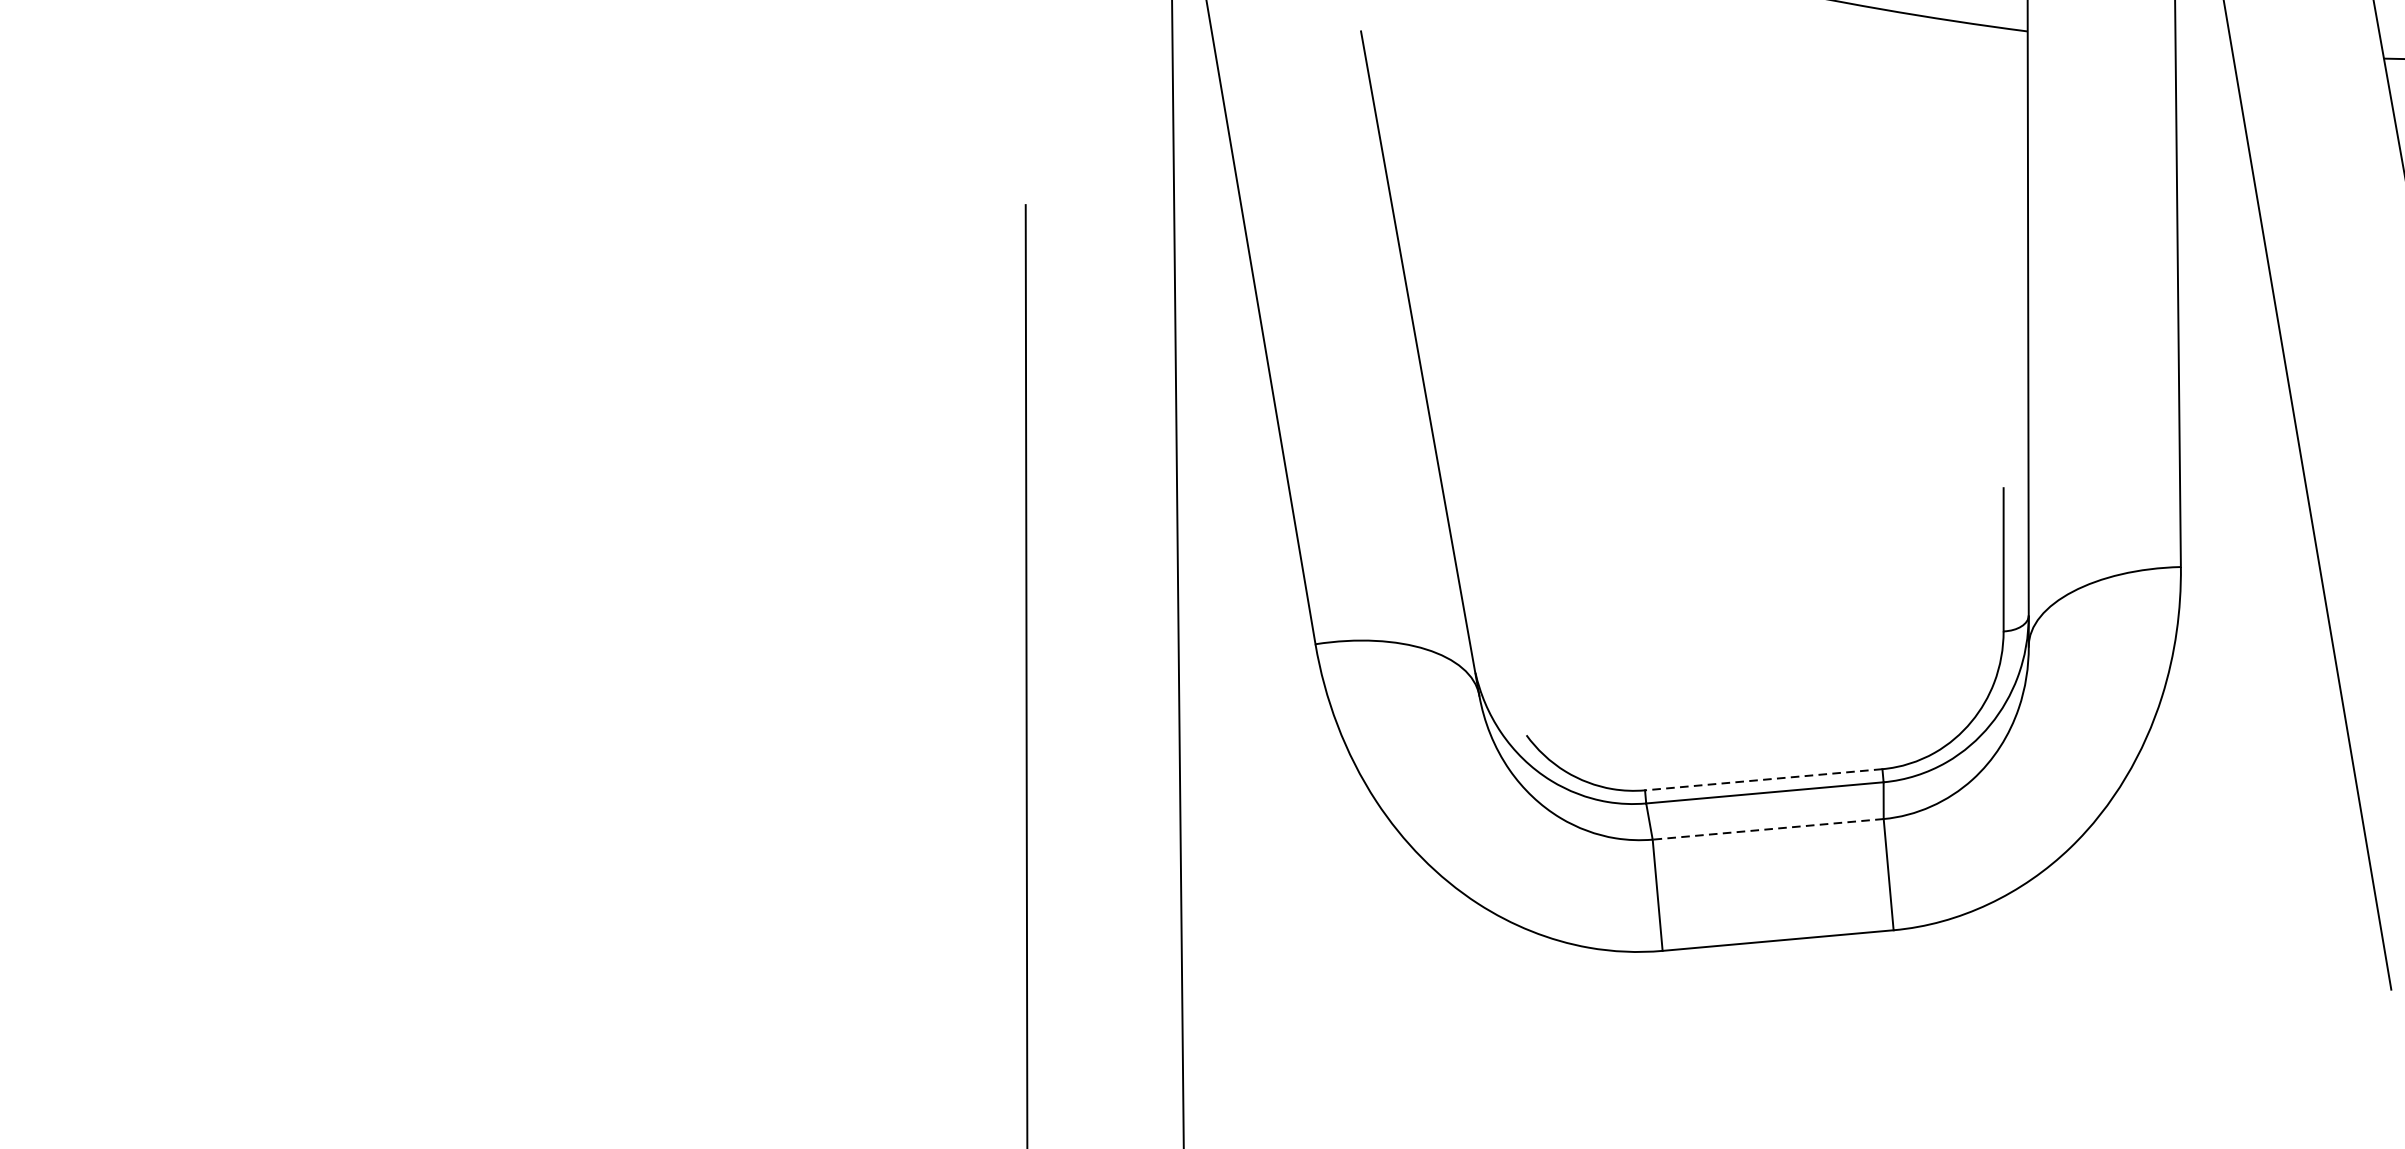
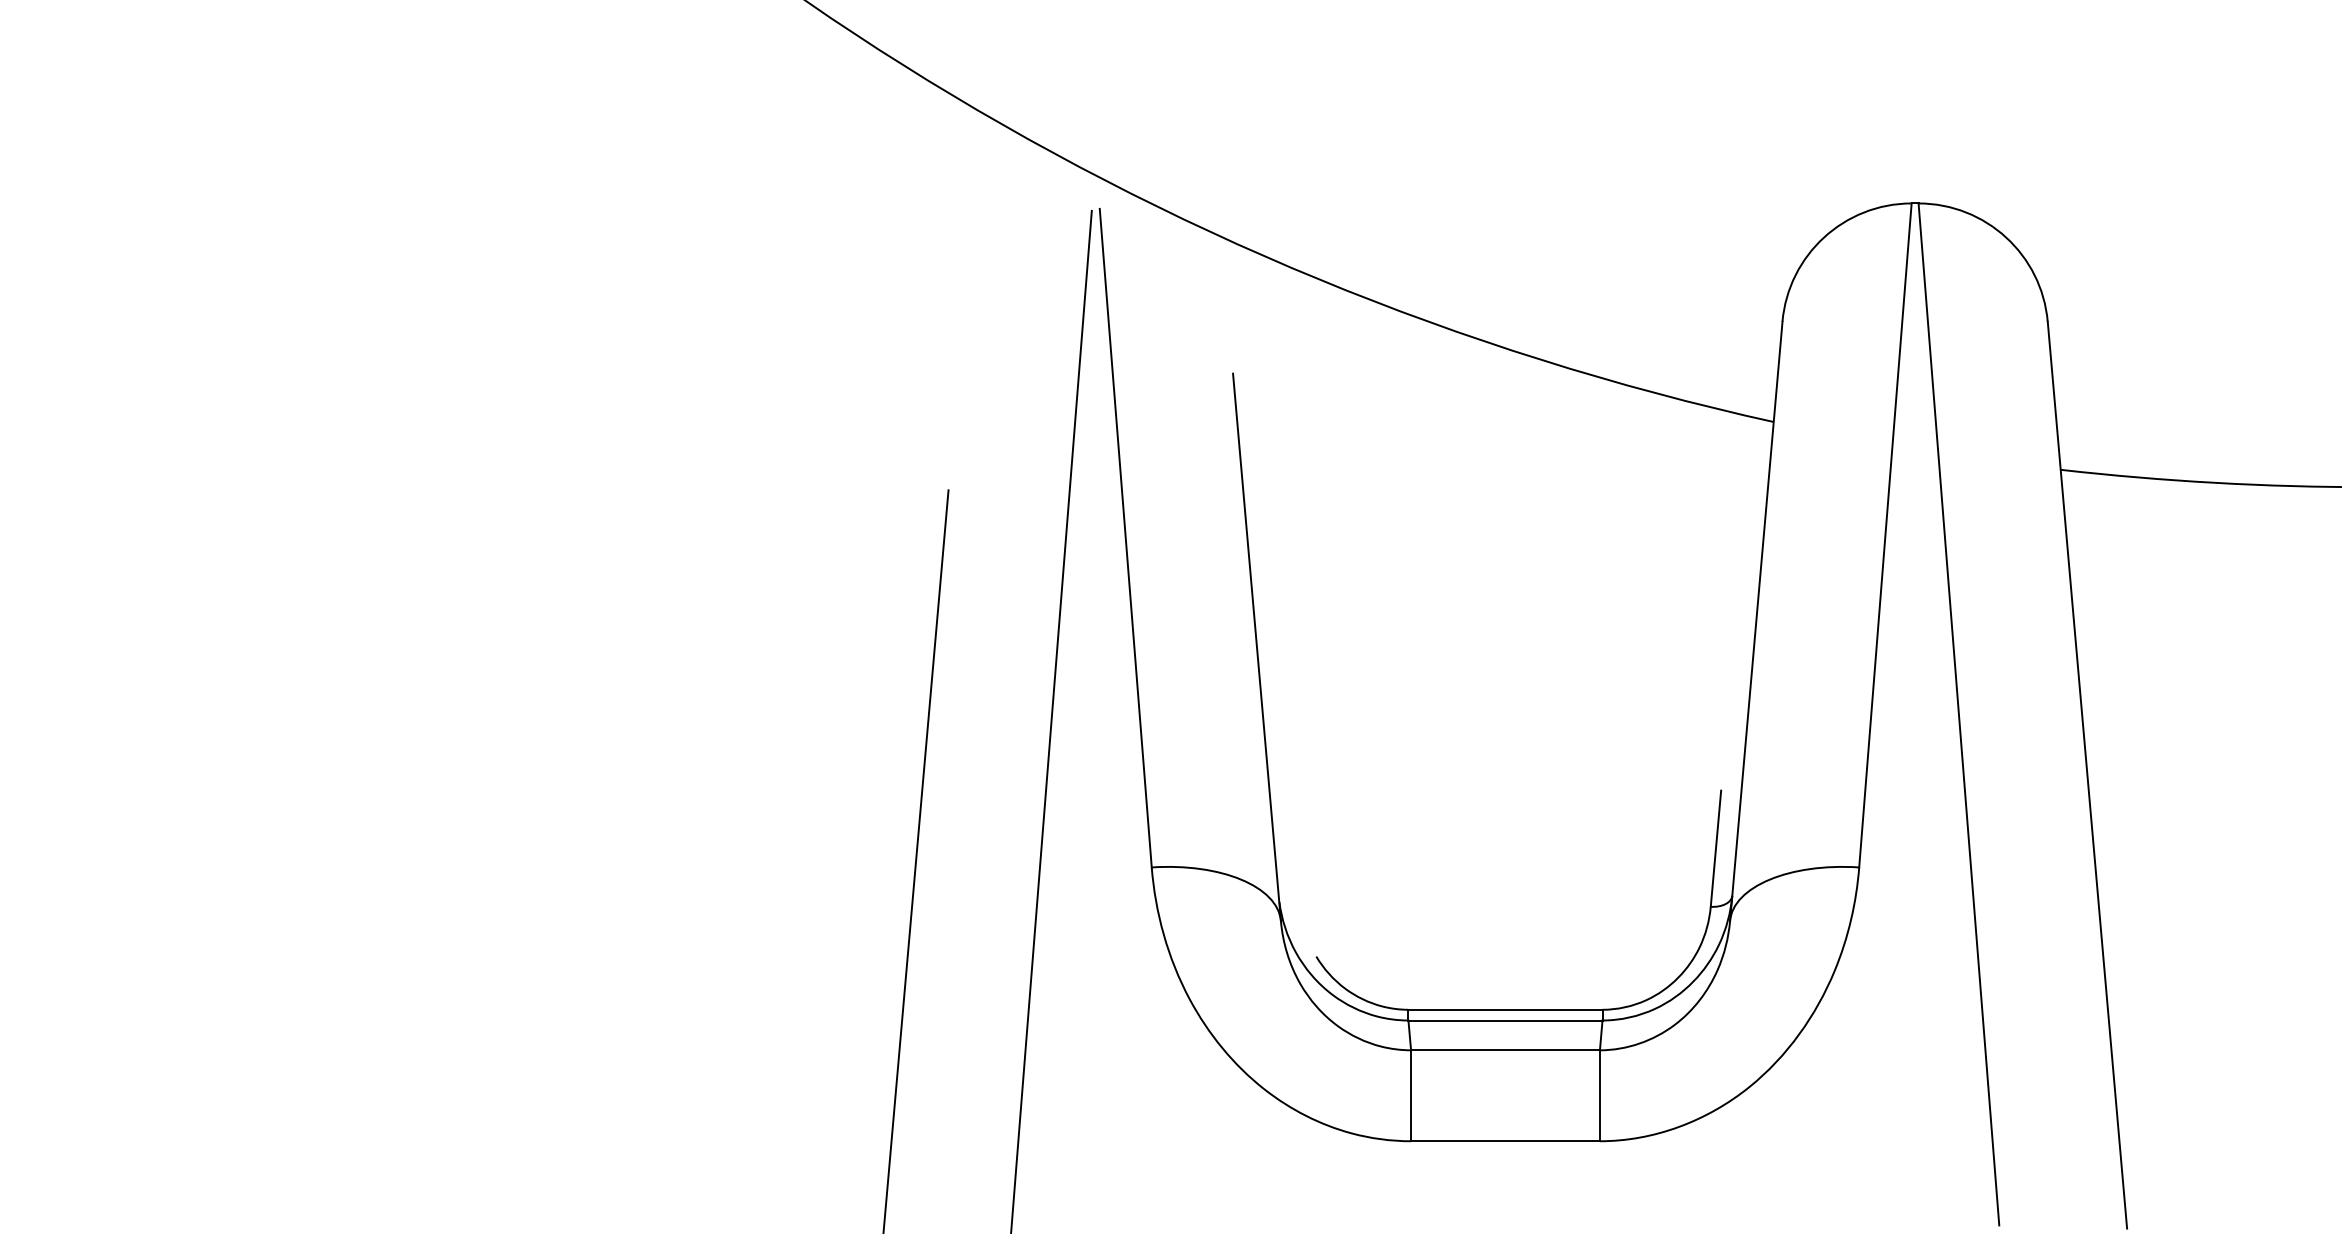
line: (1762, 779) -> (1504, 1009), dashed -> solid
line: (1768, 829) -> (1505, 1050), dashed -> solid

